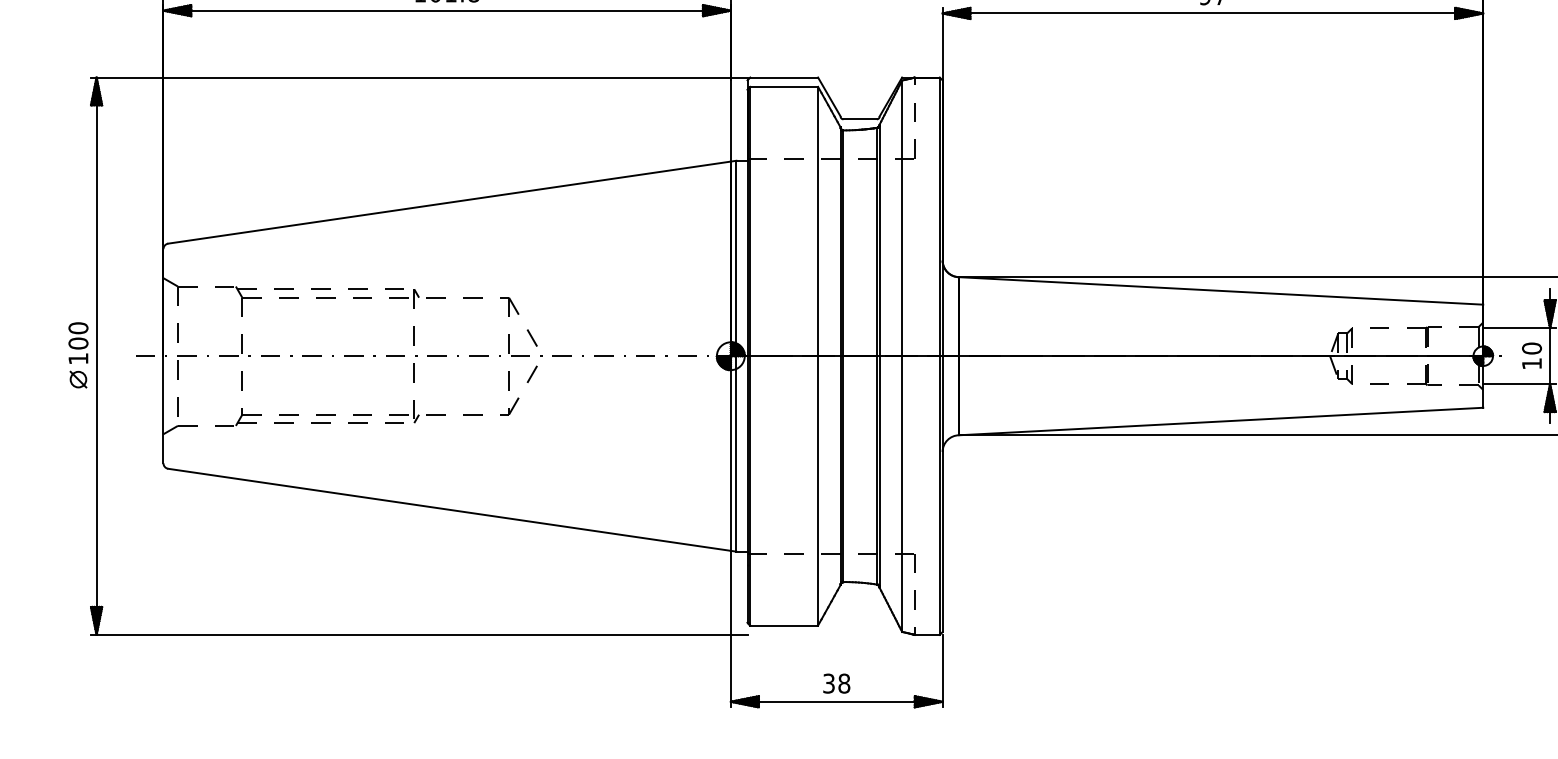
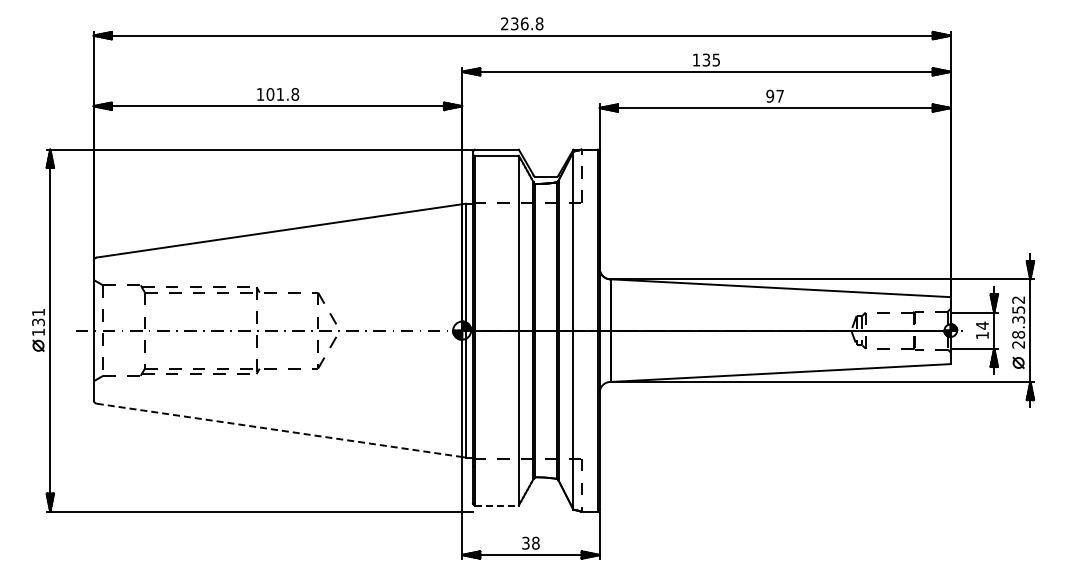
text: (78, 335) -> (38, 317), 100 -> 131
text: (1532, 348) -> (982, 325), 10 -> 14
line: (449, 510) -> (279, 430), solid -> dashed
line: (785, 625) -> (497, 505), solid -> dashed

